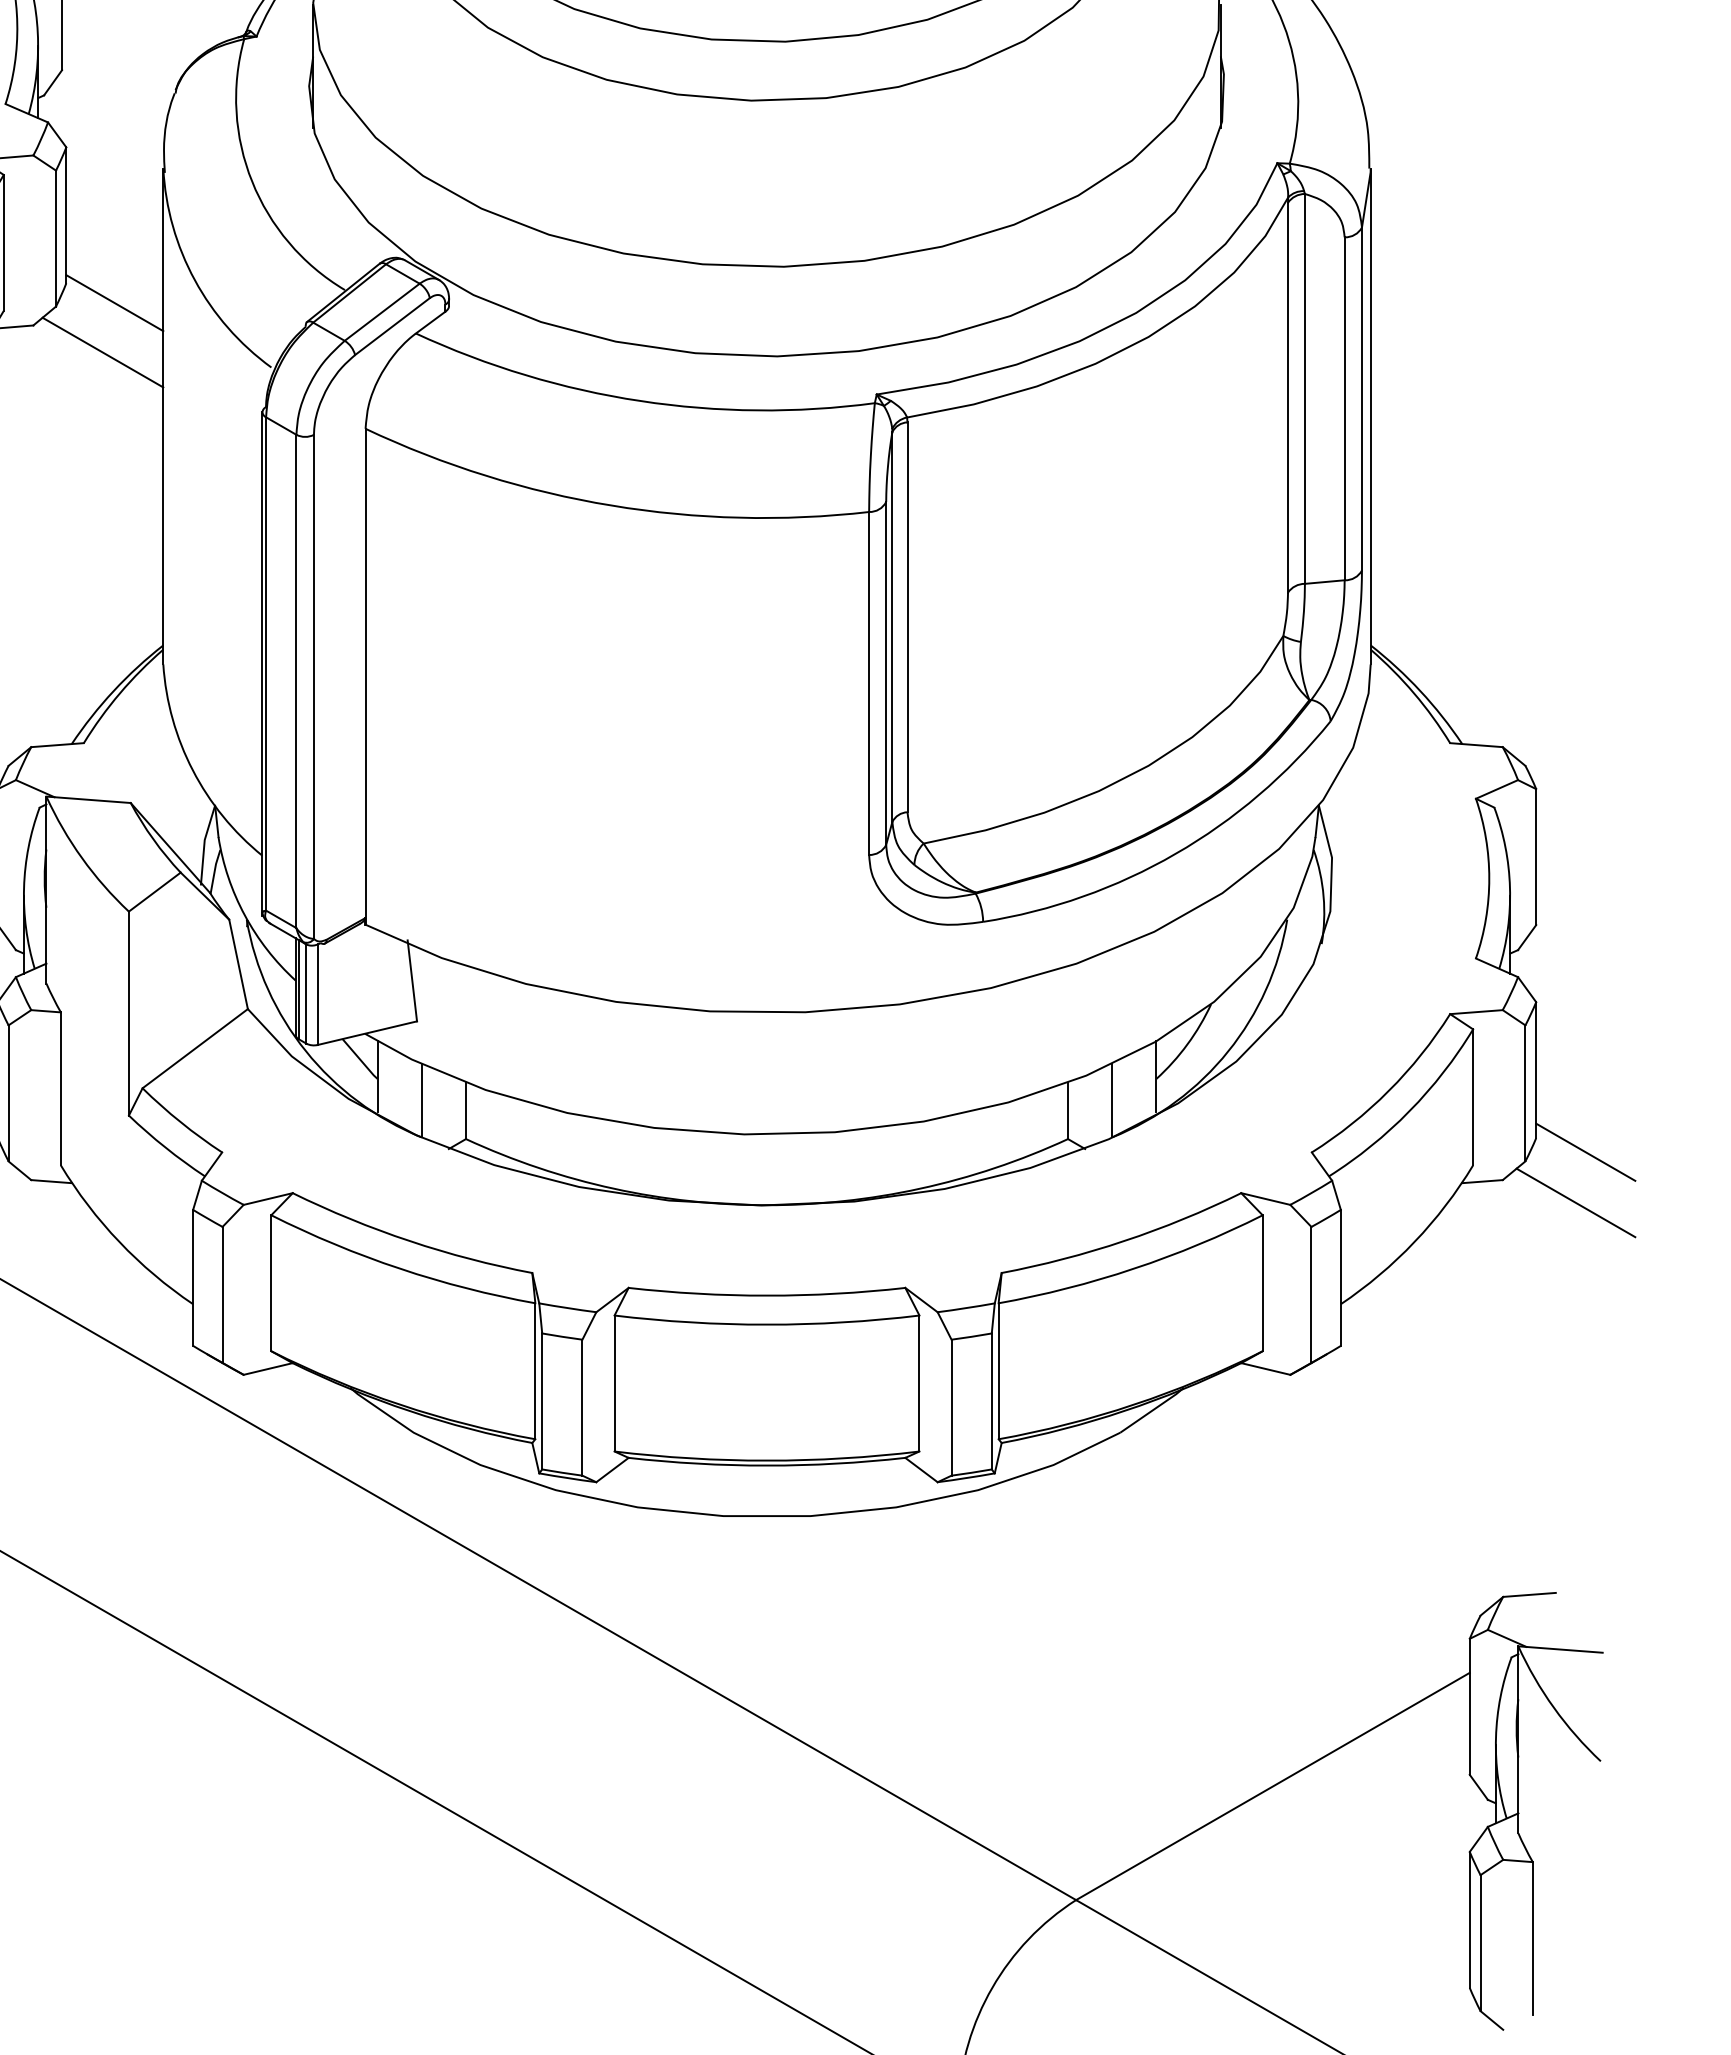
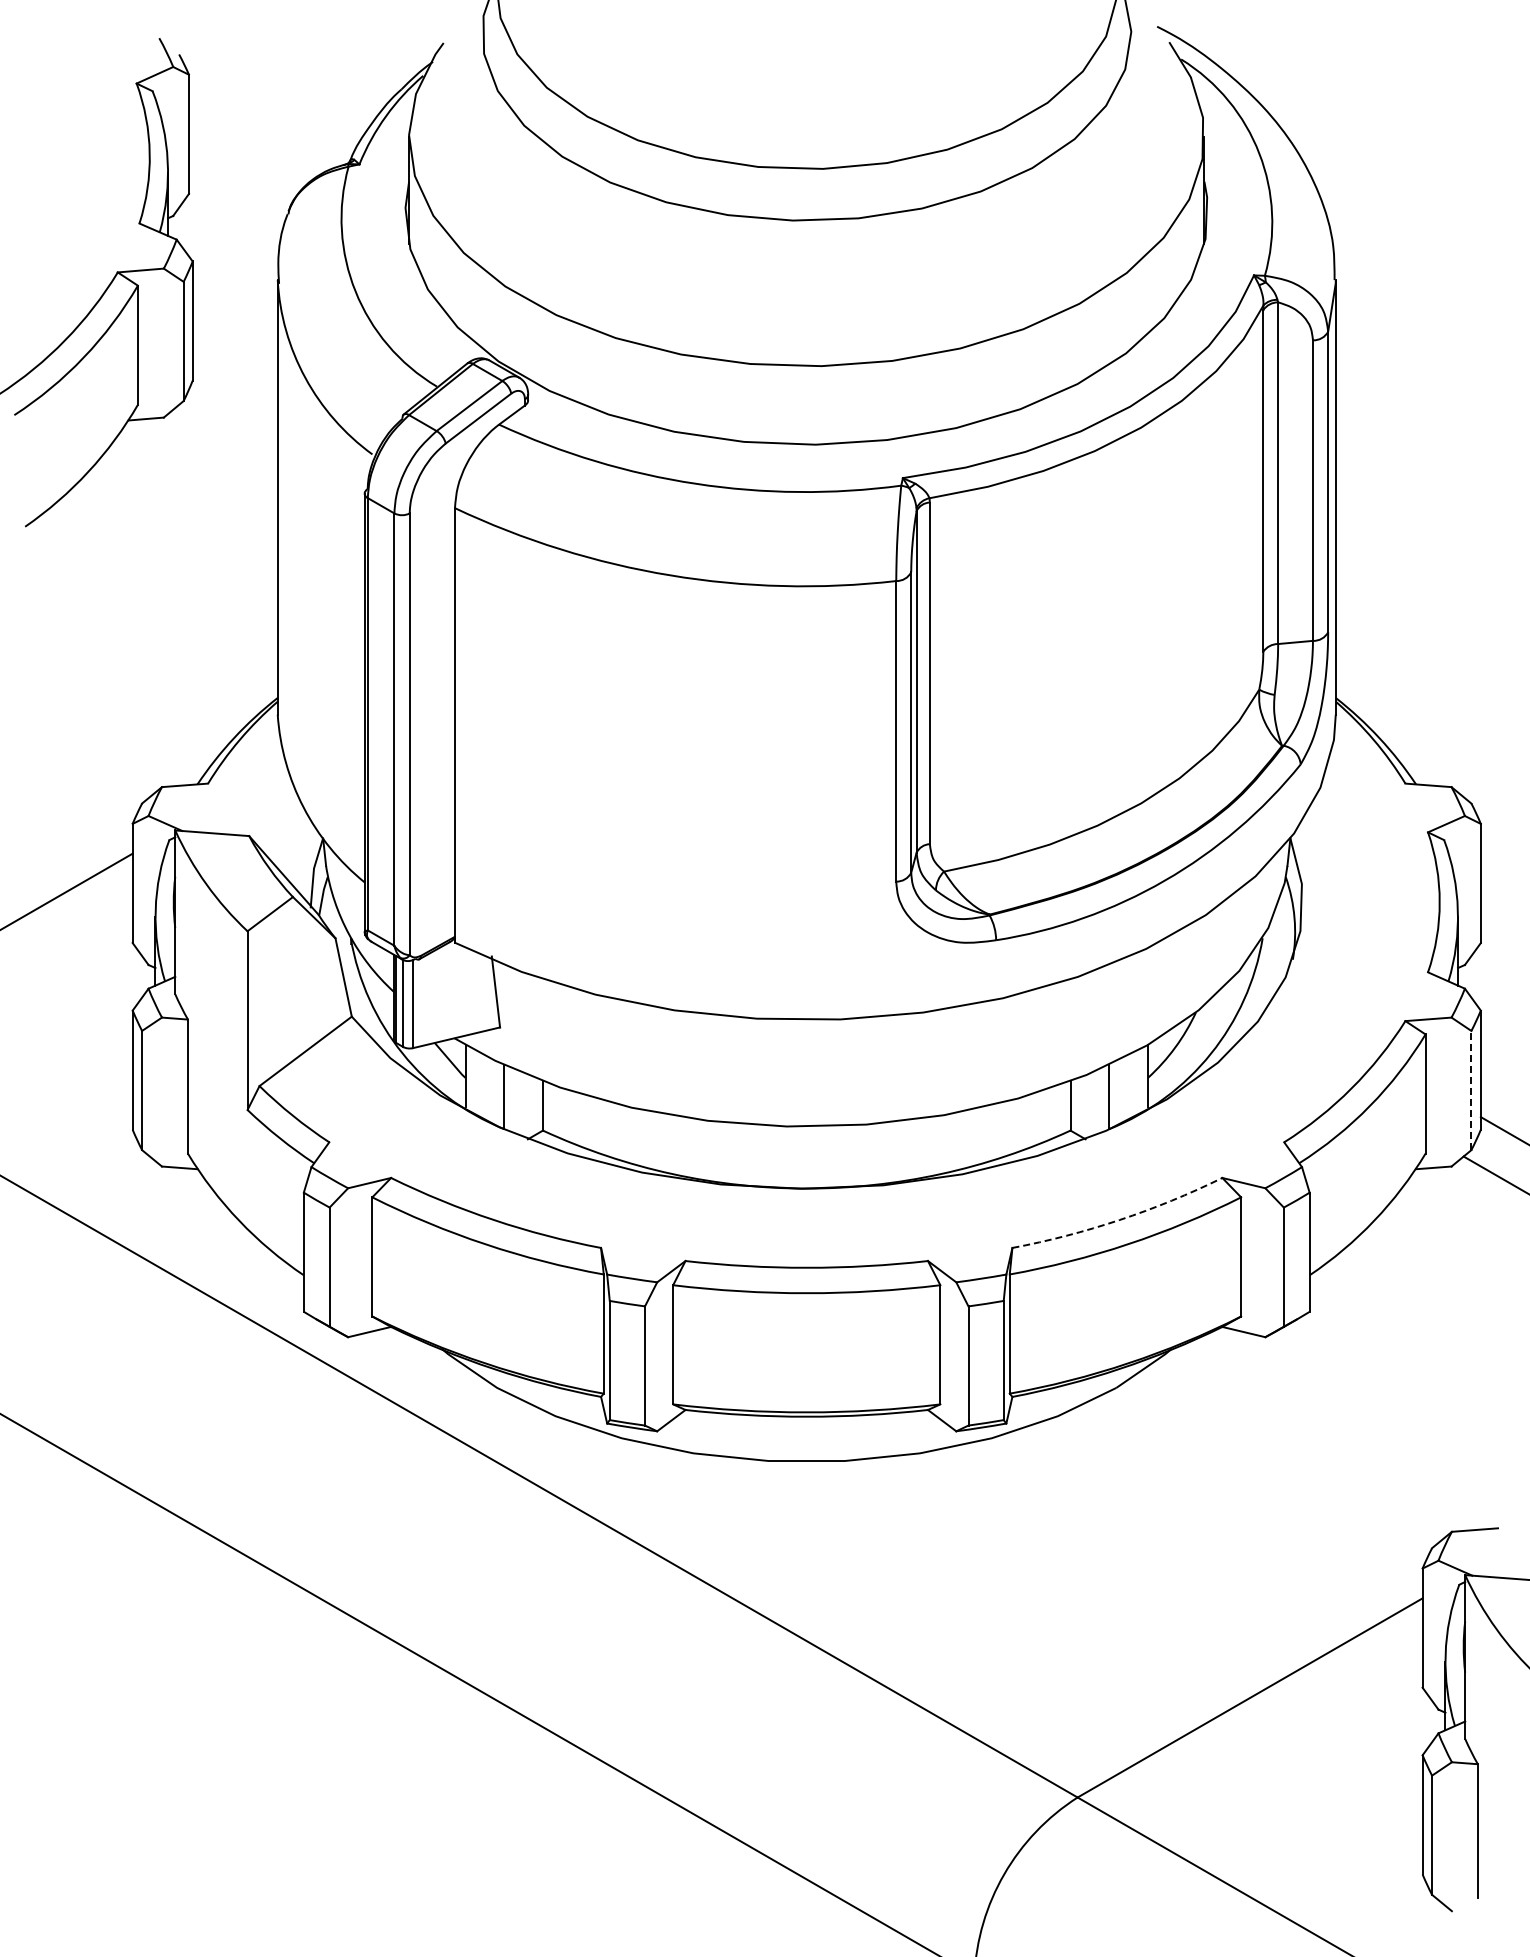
line: (114, 302) -> (234, 397), removed
line: (102, 351) -> (224, 440), removed
line: (1525, 1093) -> (1471, 1090), solid -> dashed
arc: (1123, 1241) -> (1119, 1220), solid -> dashed

